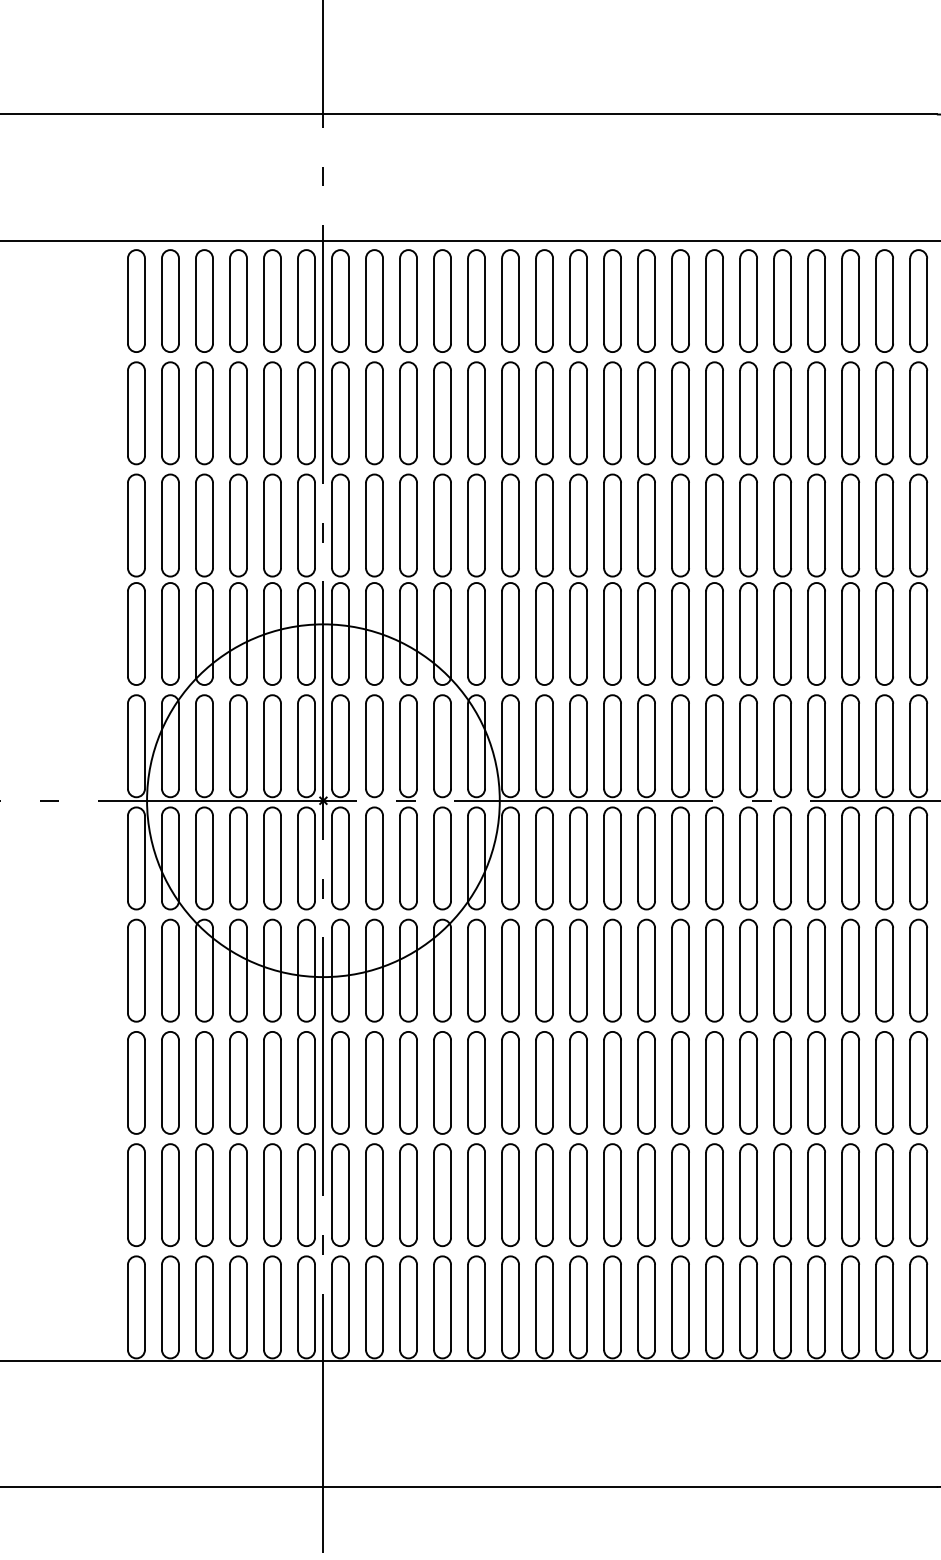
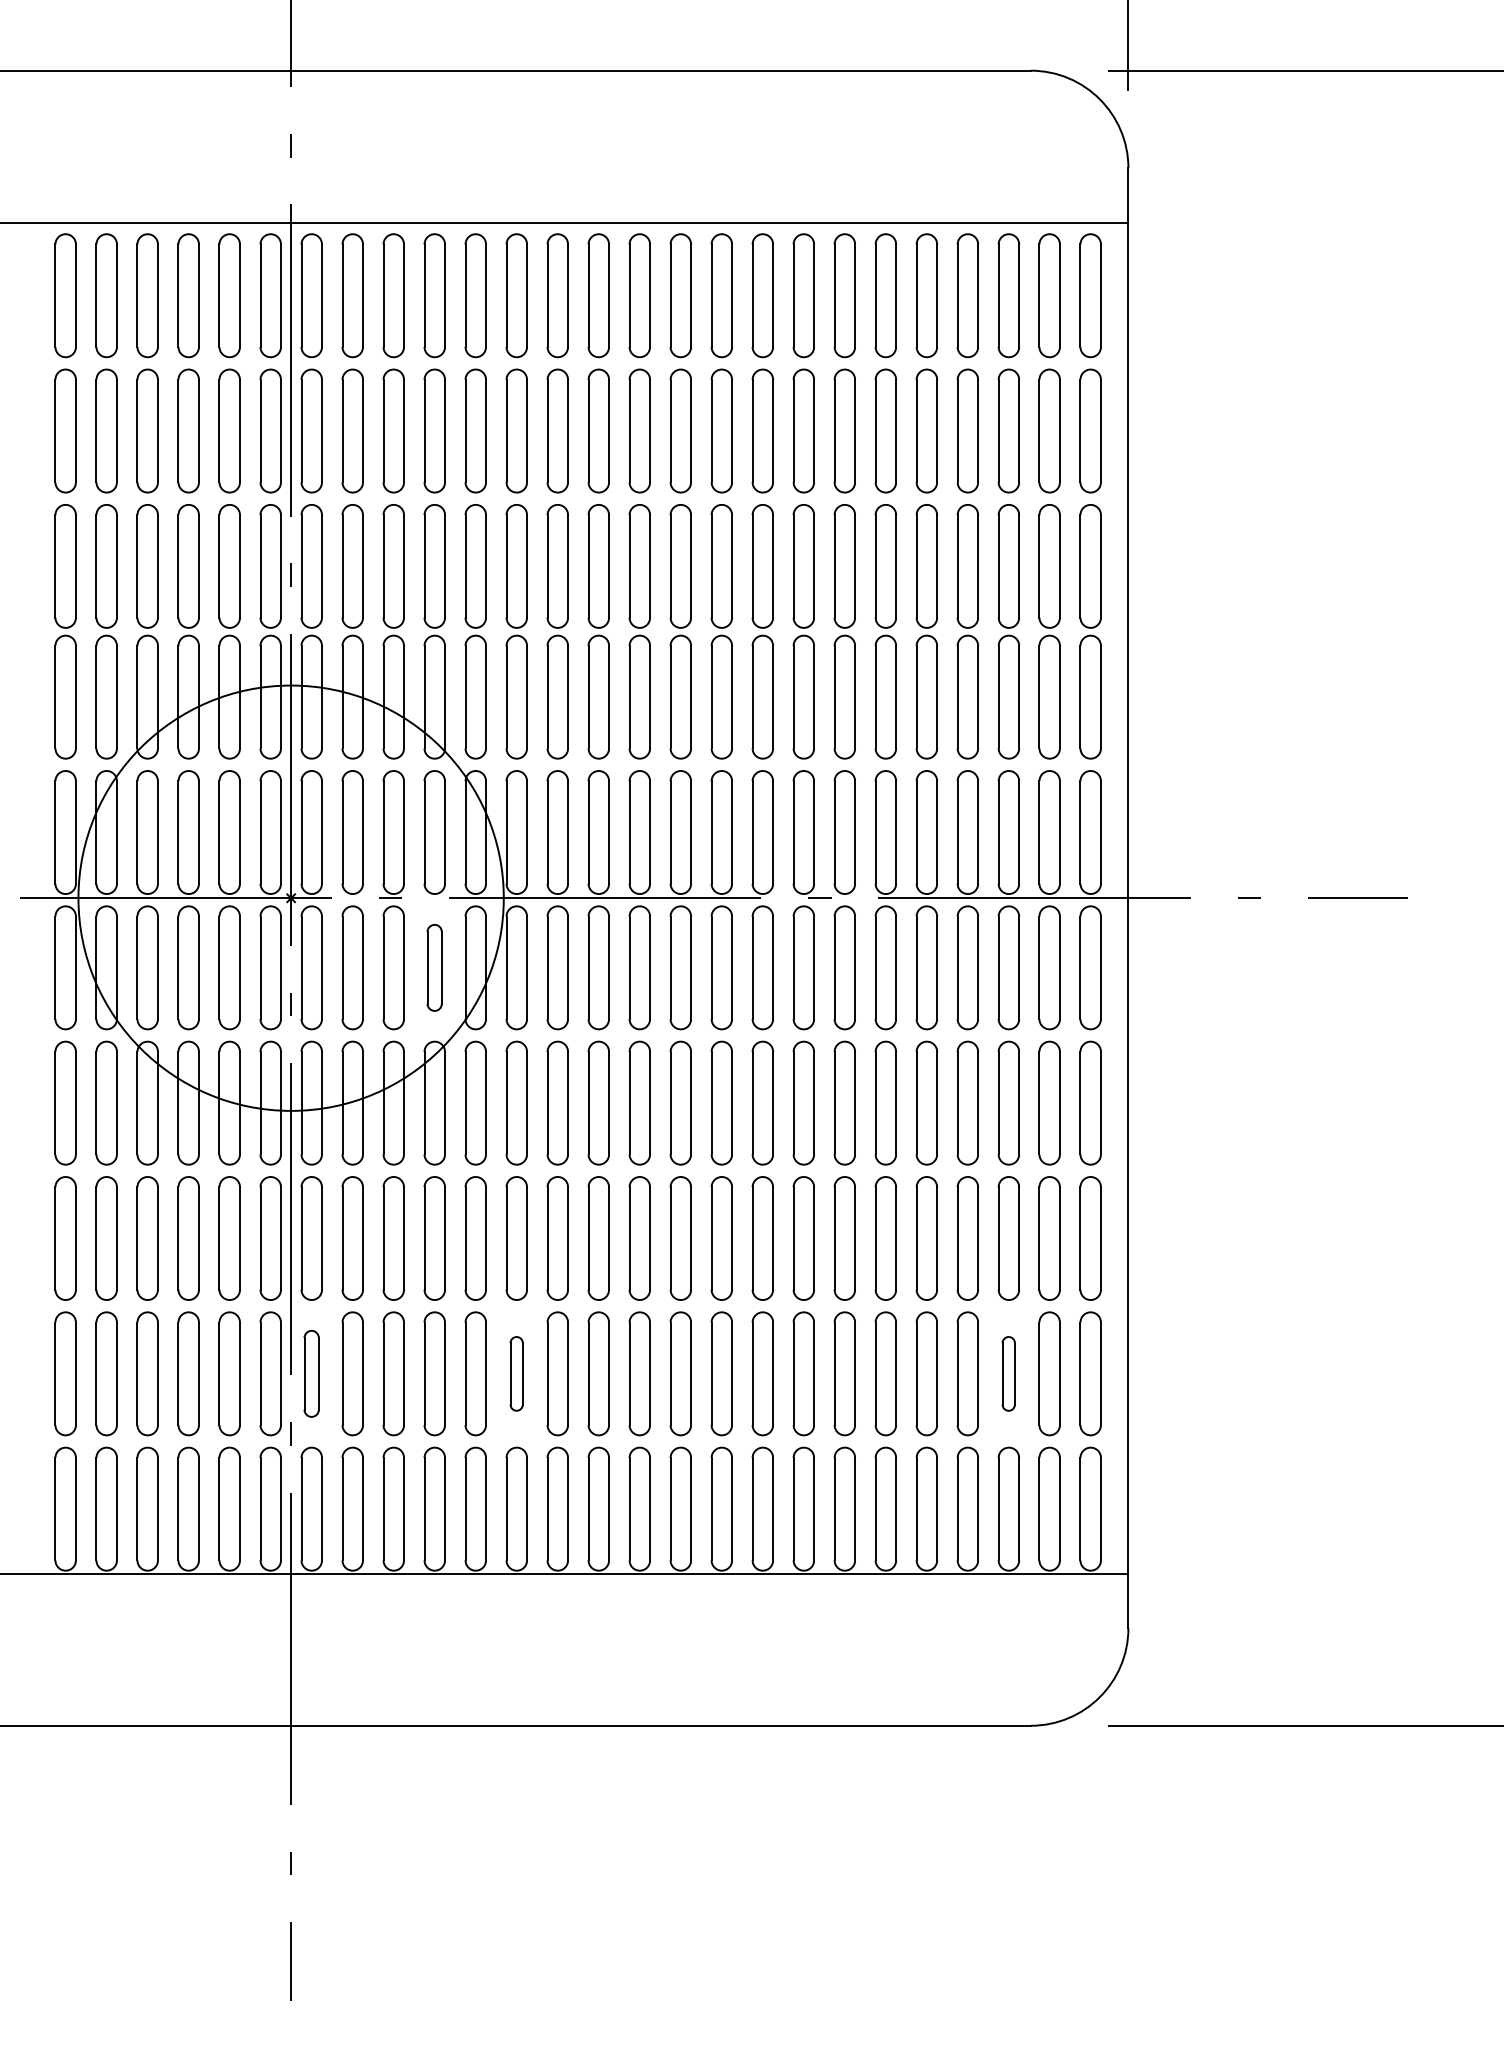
part: (442, 858) -> (434, 967), size x0.7
part: (340, 1194) -> (311, 1373), size x0.7
part: (510, 1194) -> (516, 1373), size x0.6
part: (918, 1194) -> (1008, 1373), size x0.6

